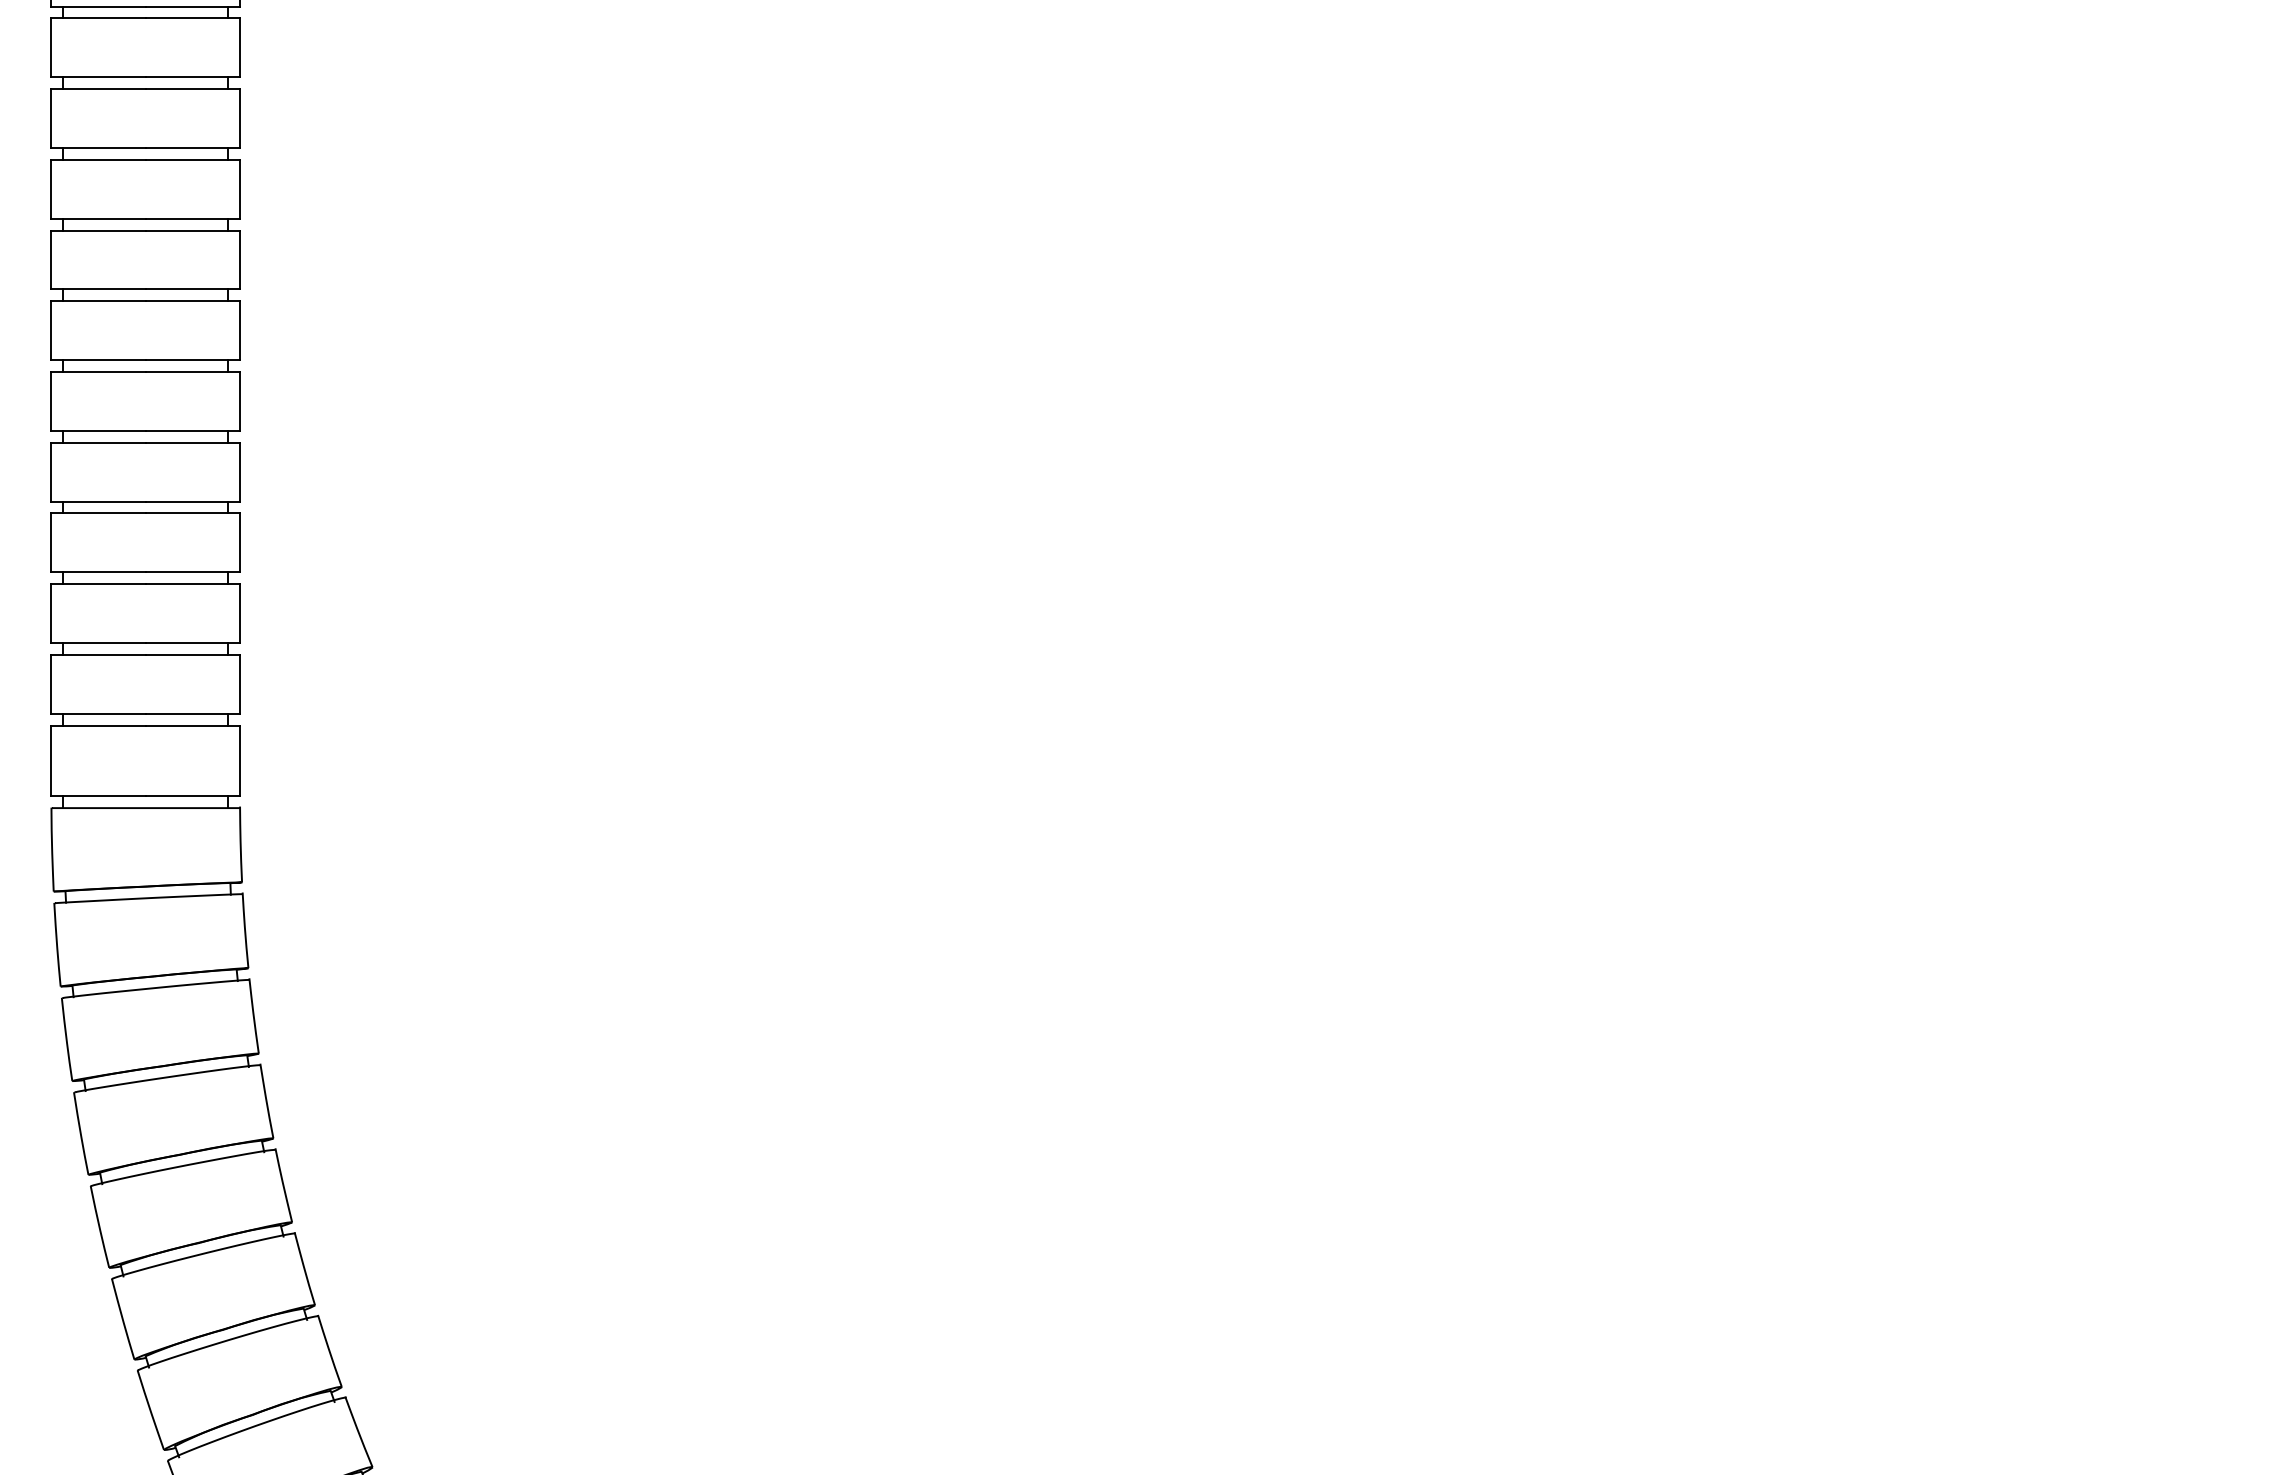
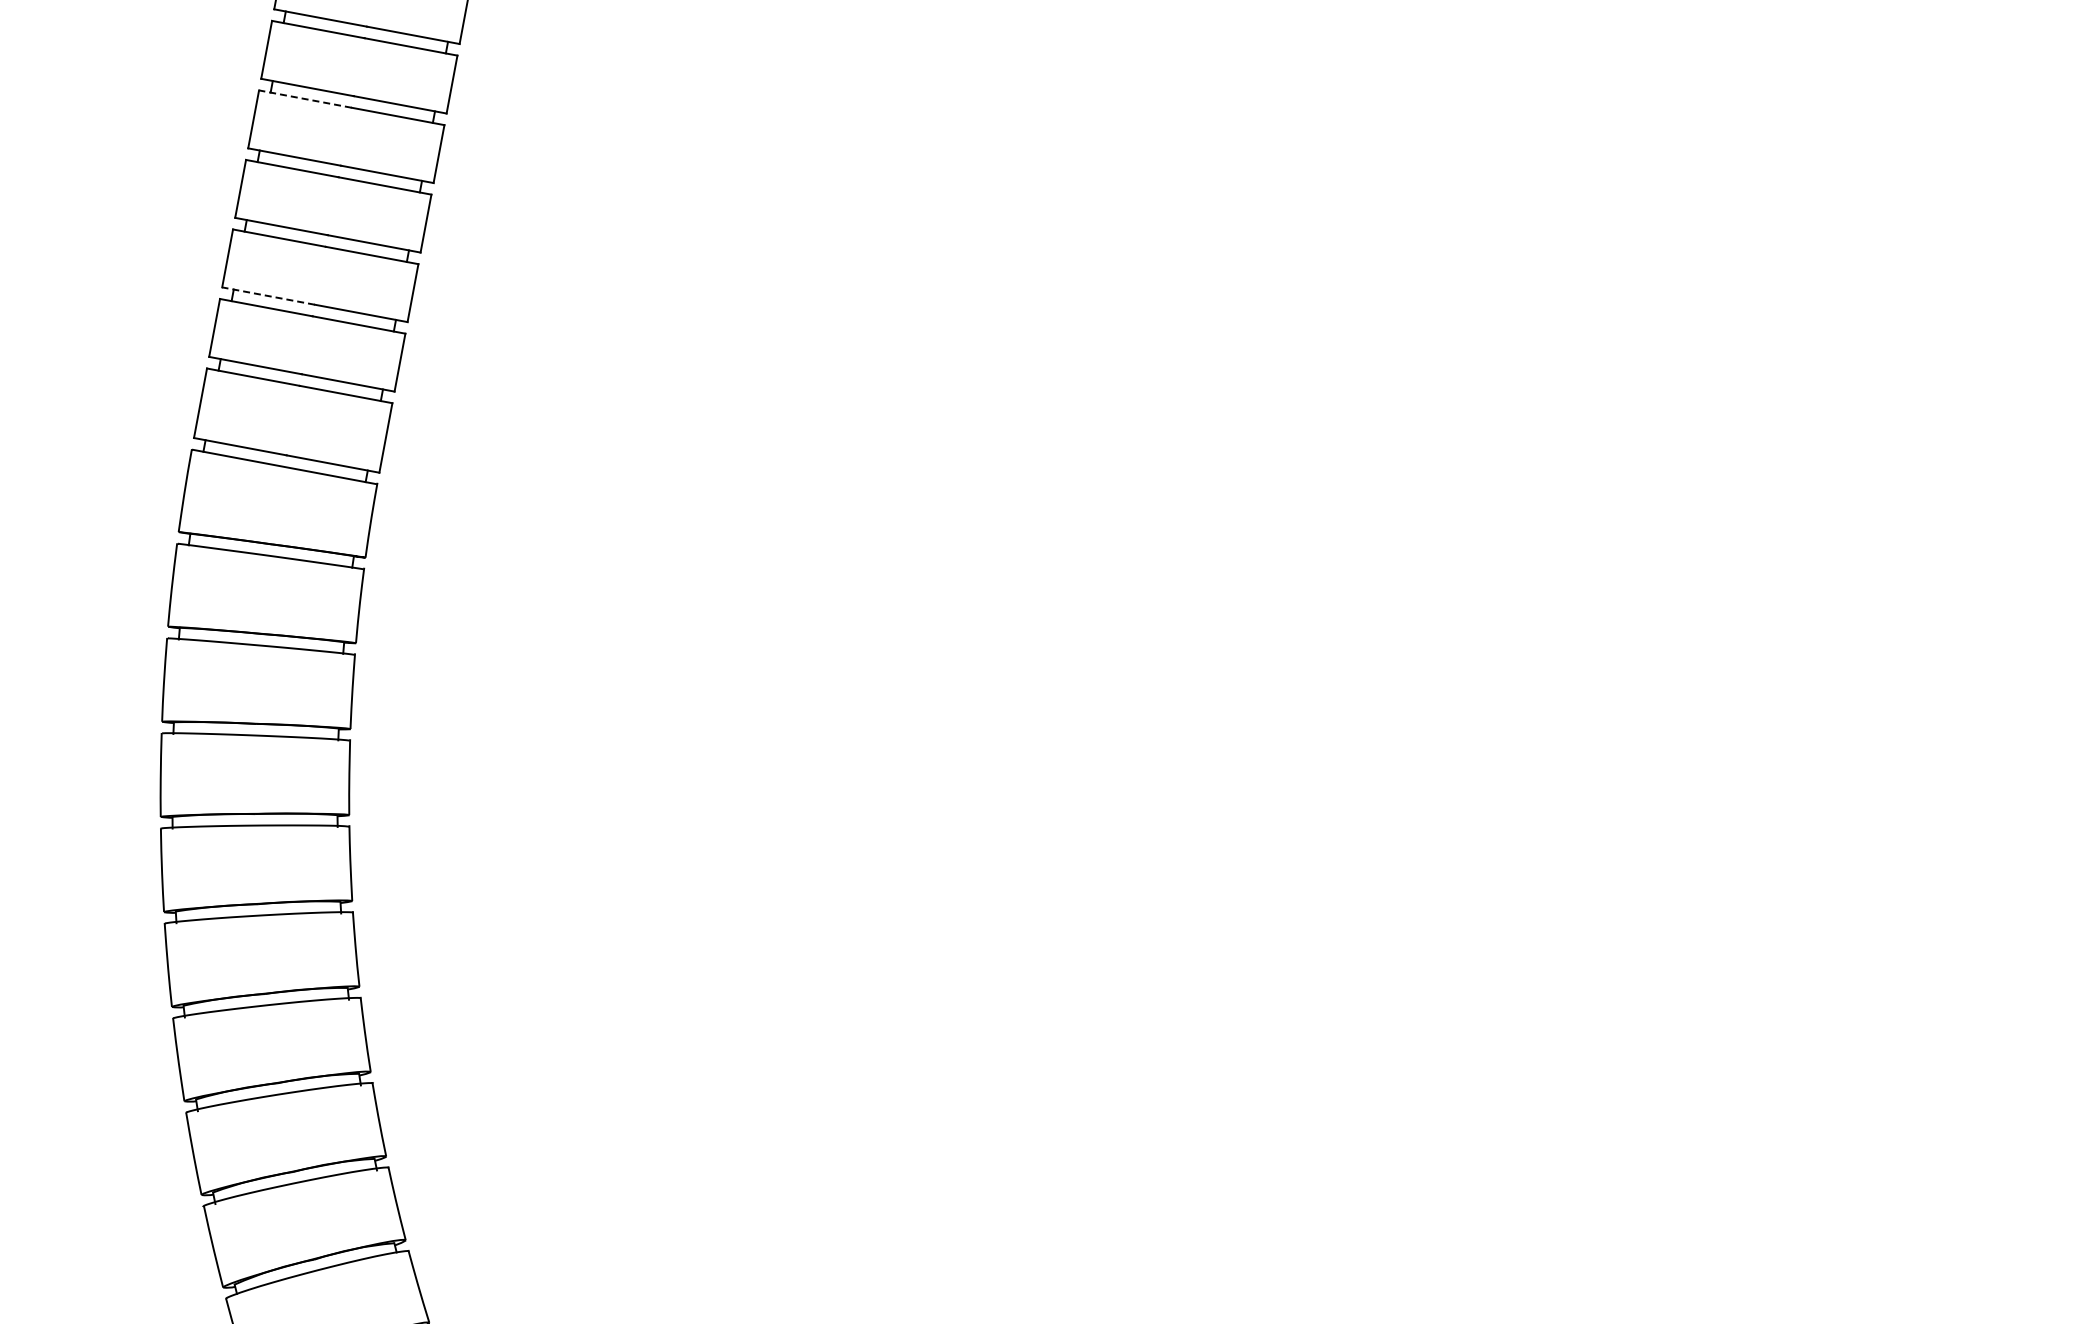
line: (98, 442) -> (305, 98), solid -> dashed
line: (98, 643) -> (268, 296), solid -> dashed

